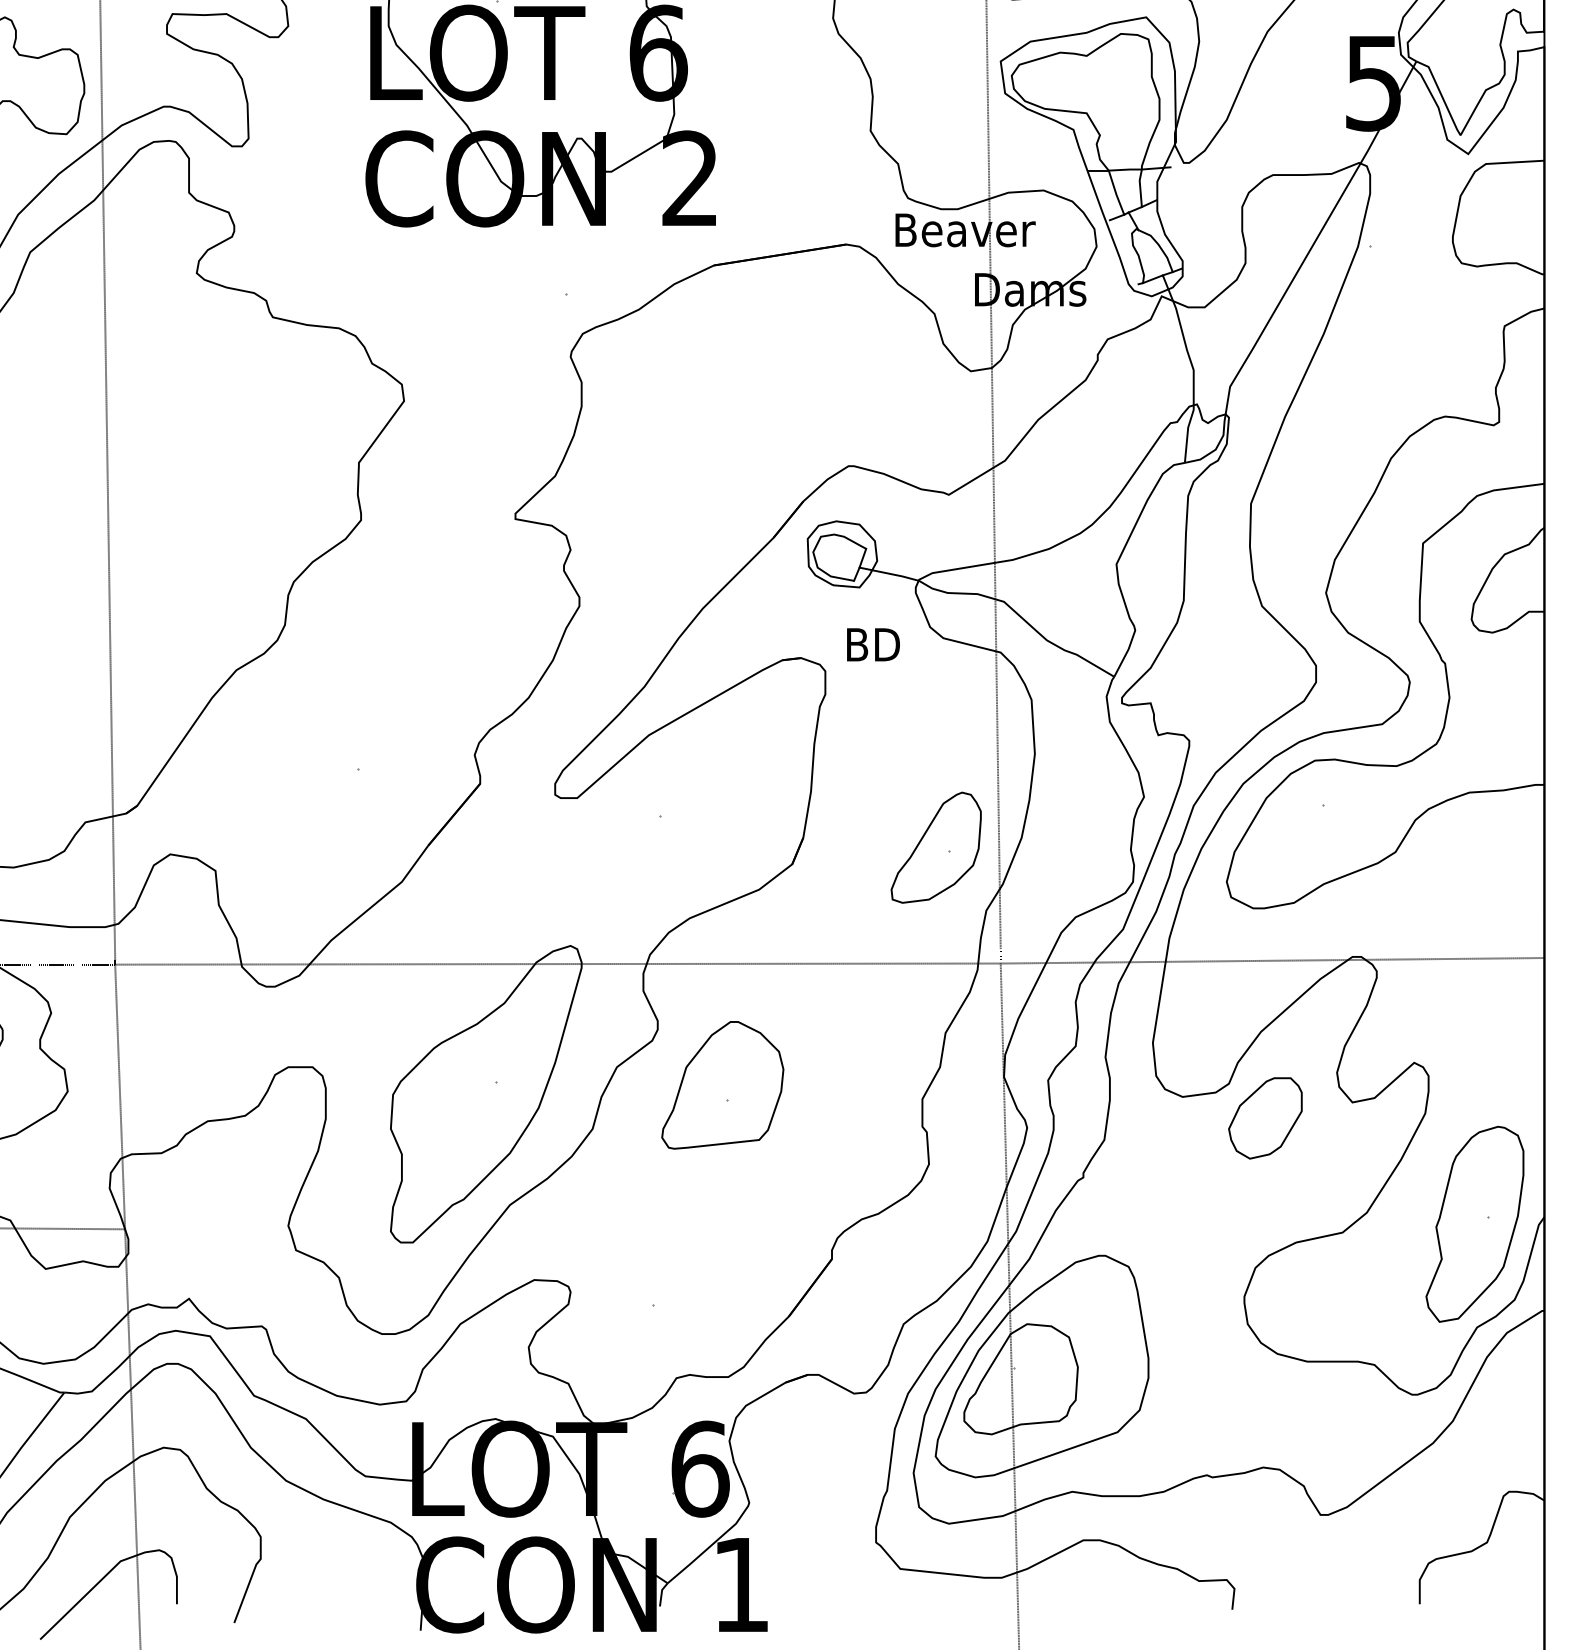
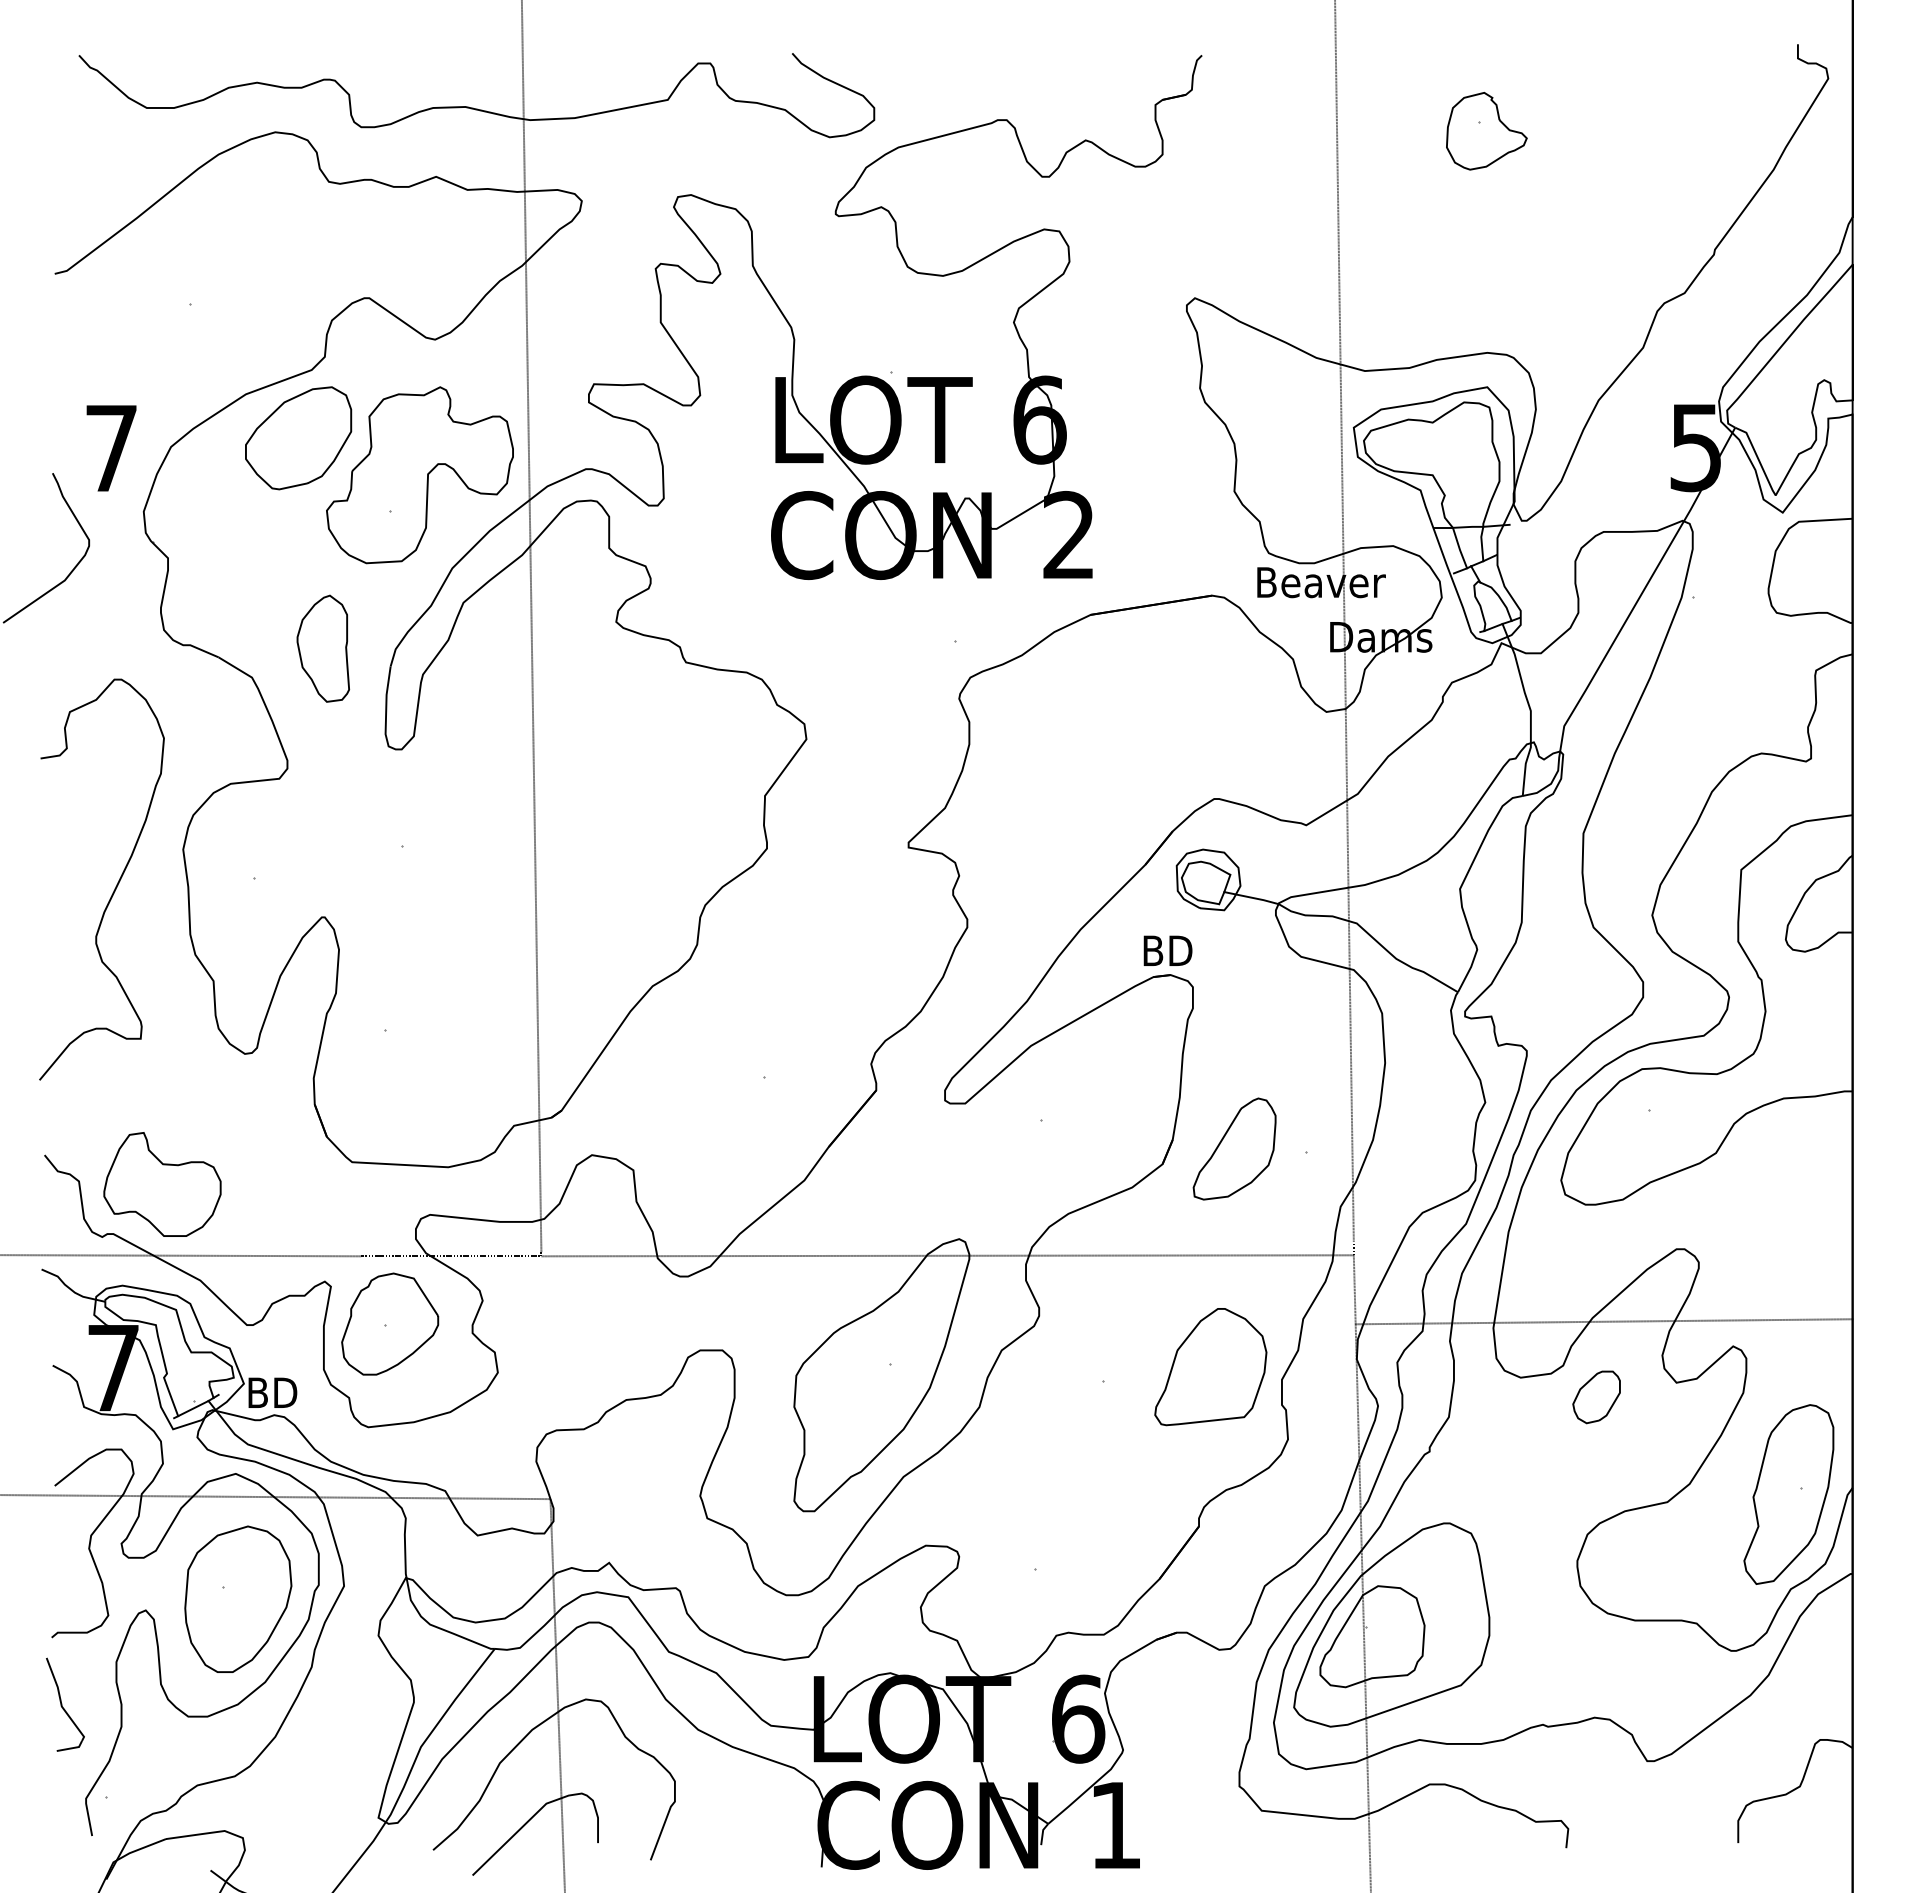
text: (872, 644) -> (1167, 950), moved
part: (936, 847) -> (1234, 1148), moved
line: (1271, 960) -> (1603, 1321), moved
part: (722, 1085) -> (1210, 1367), moved
line: (119, 1096) -> (545, 1377), removed
part: (1265, 1118) -> (1596, 1397), size x0.7

